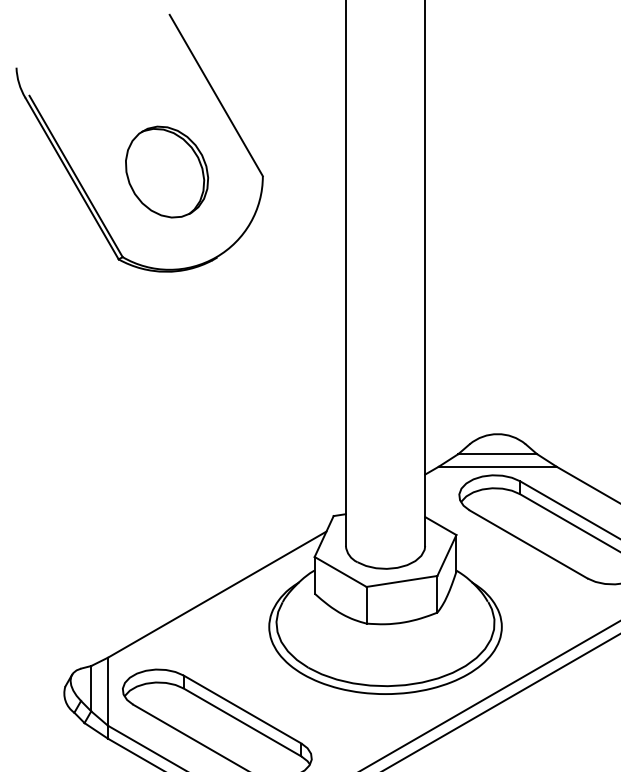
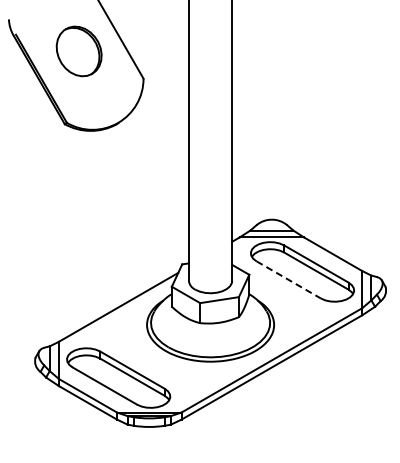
part: (165, 172) -> (78, 51), moved
line: (529, 545) -> (289, 280), solid -> dashed

